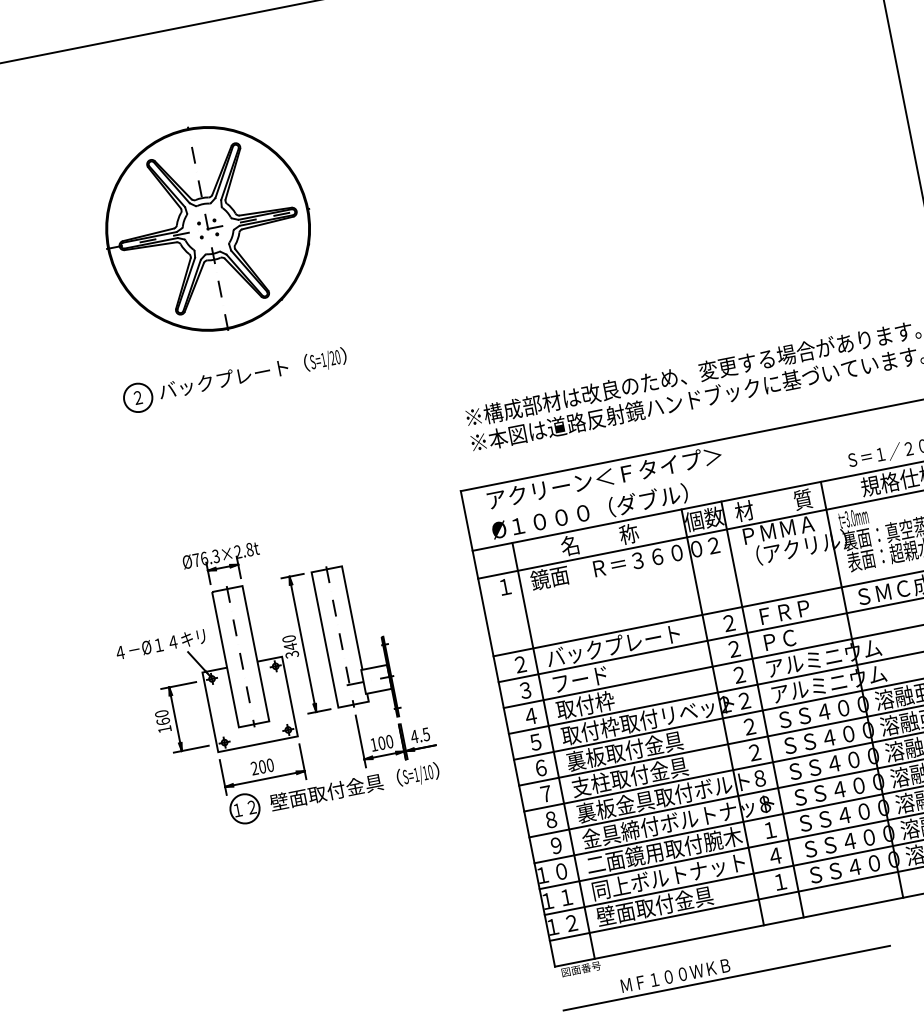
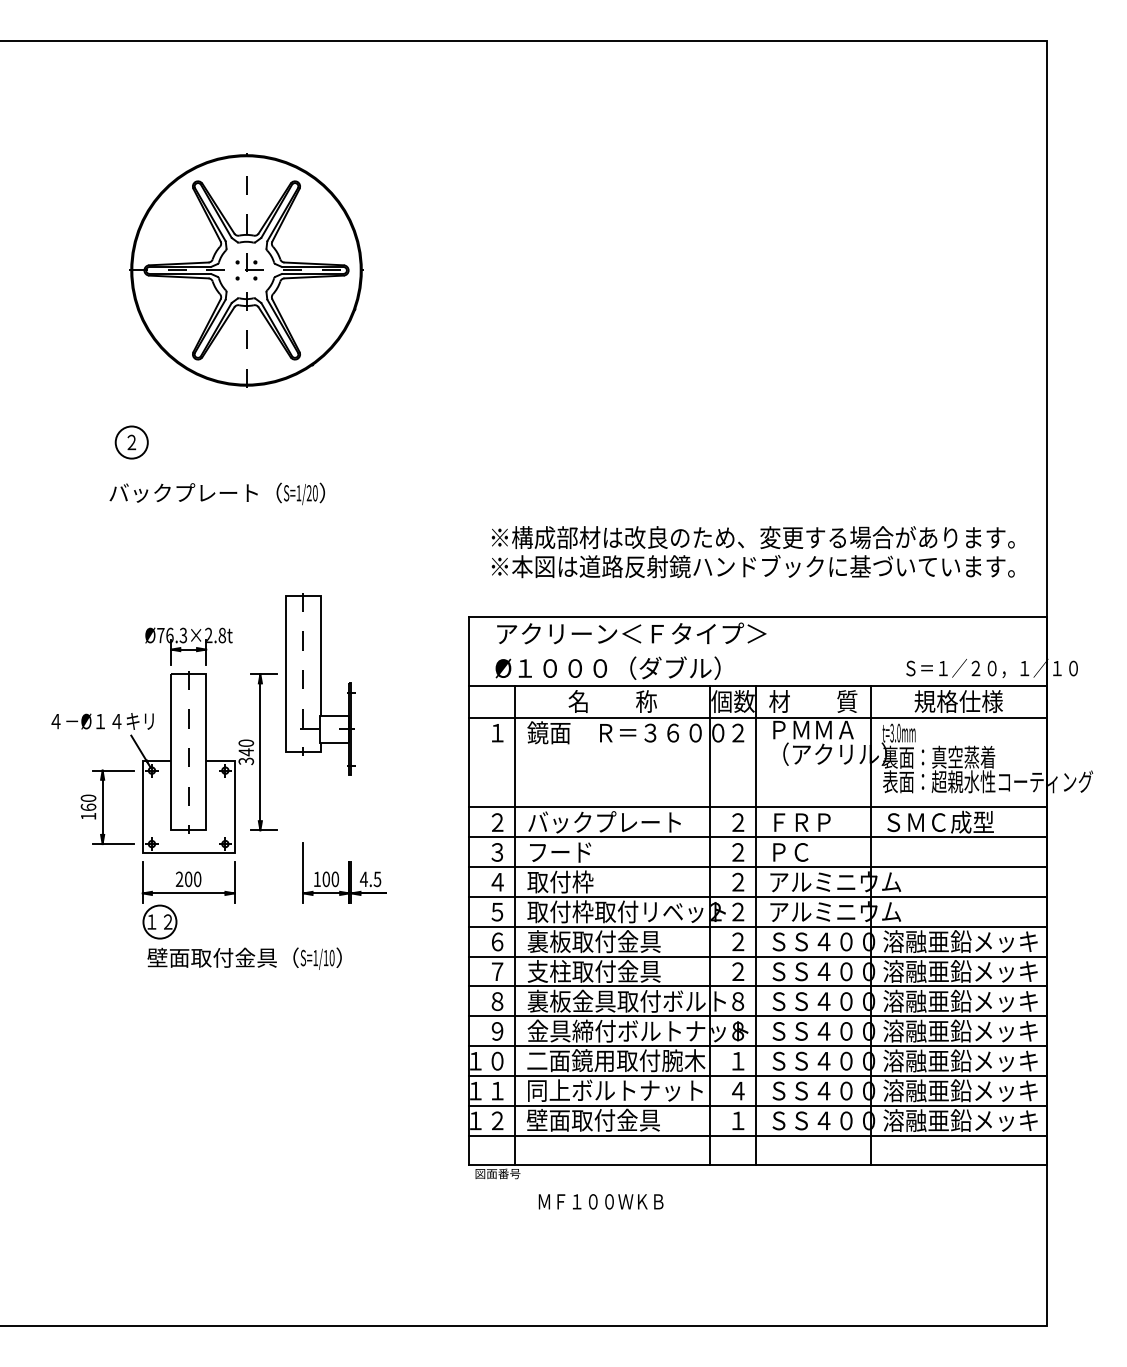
text: (252, 374) -> (216, 493), moved
part: (356, 642) -> (320, 684), moved
text: (354, 787) -> (244, 958), moved
line: (726, 977) -> (657, 1215), removed

